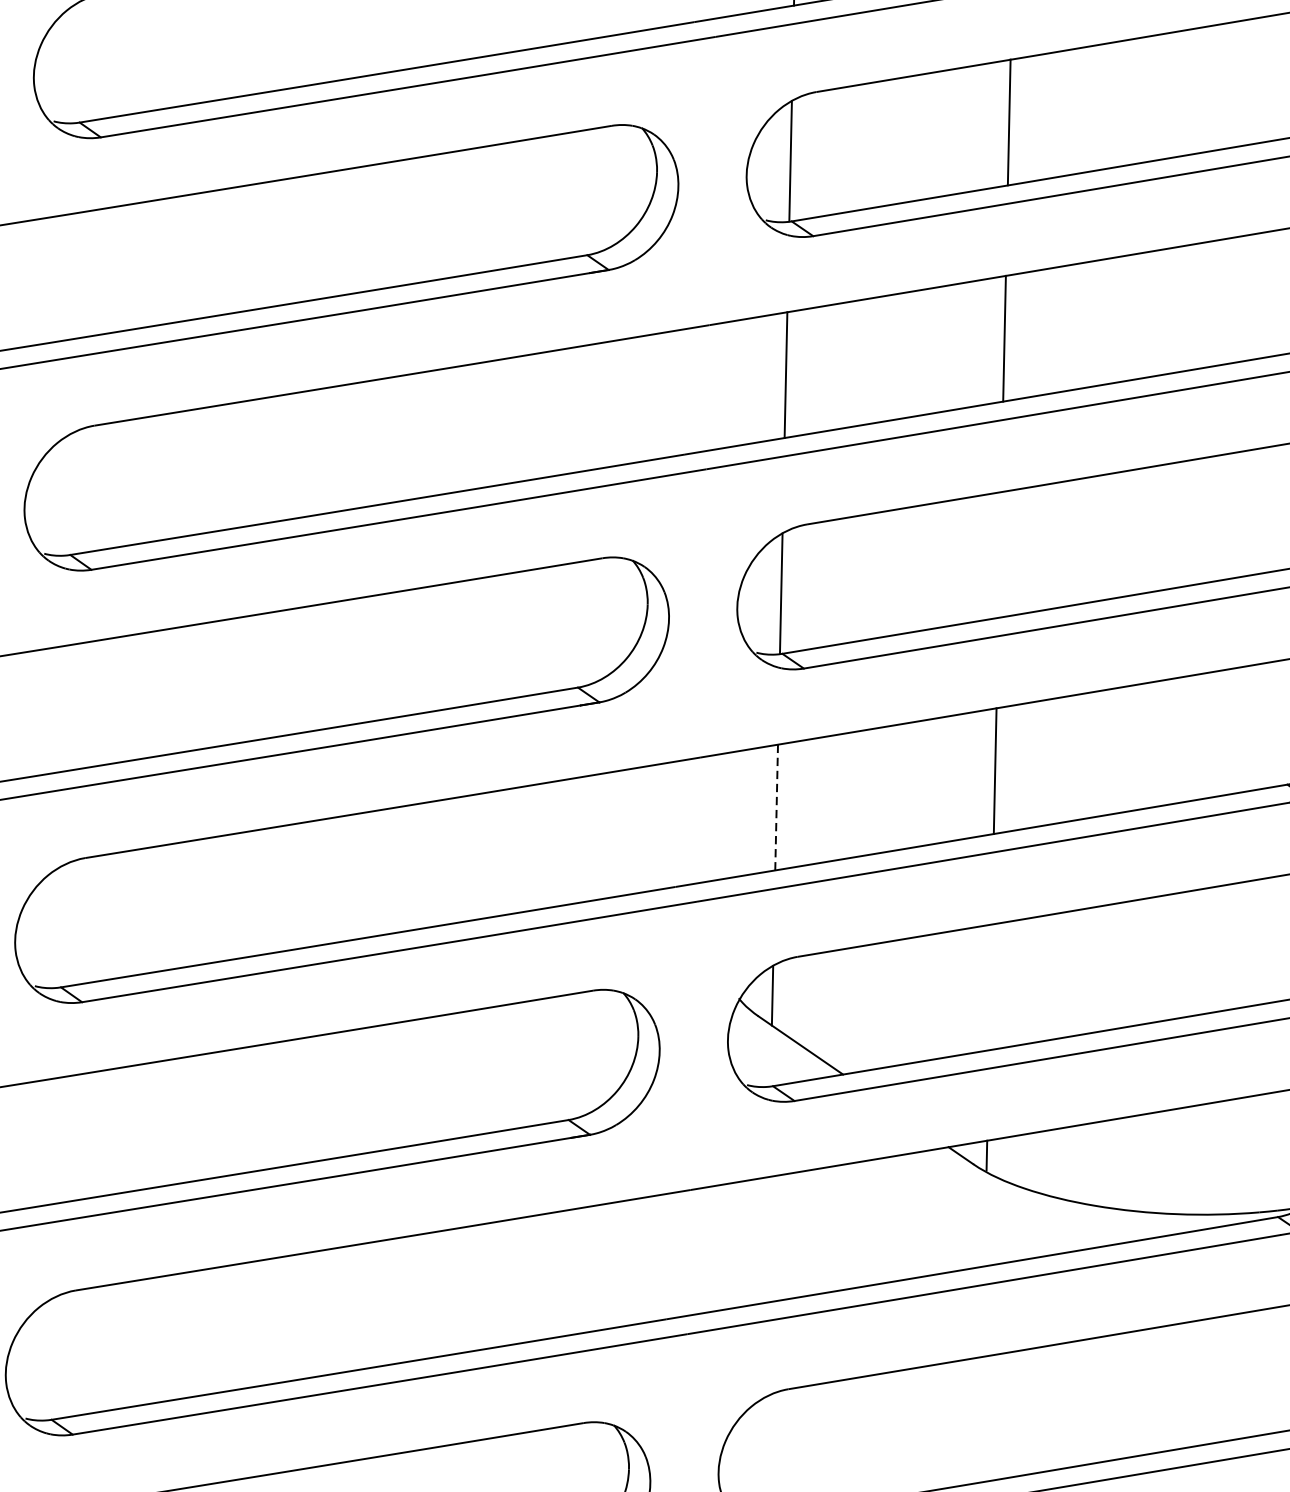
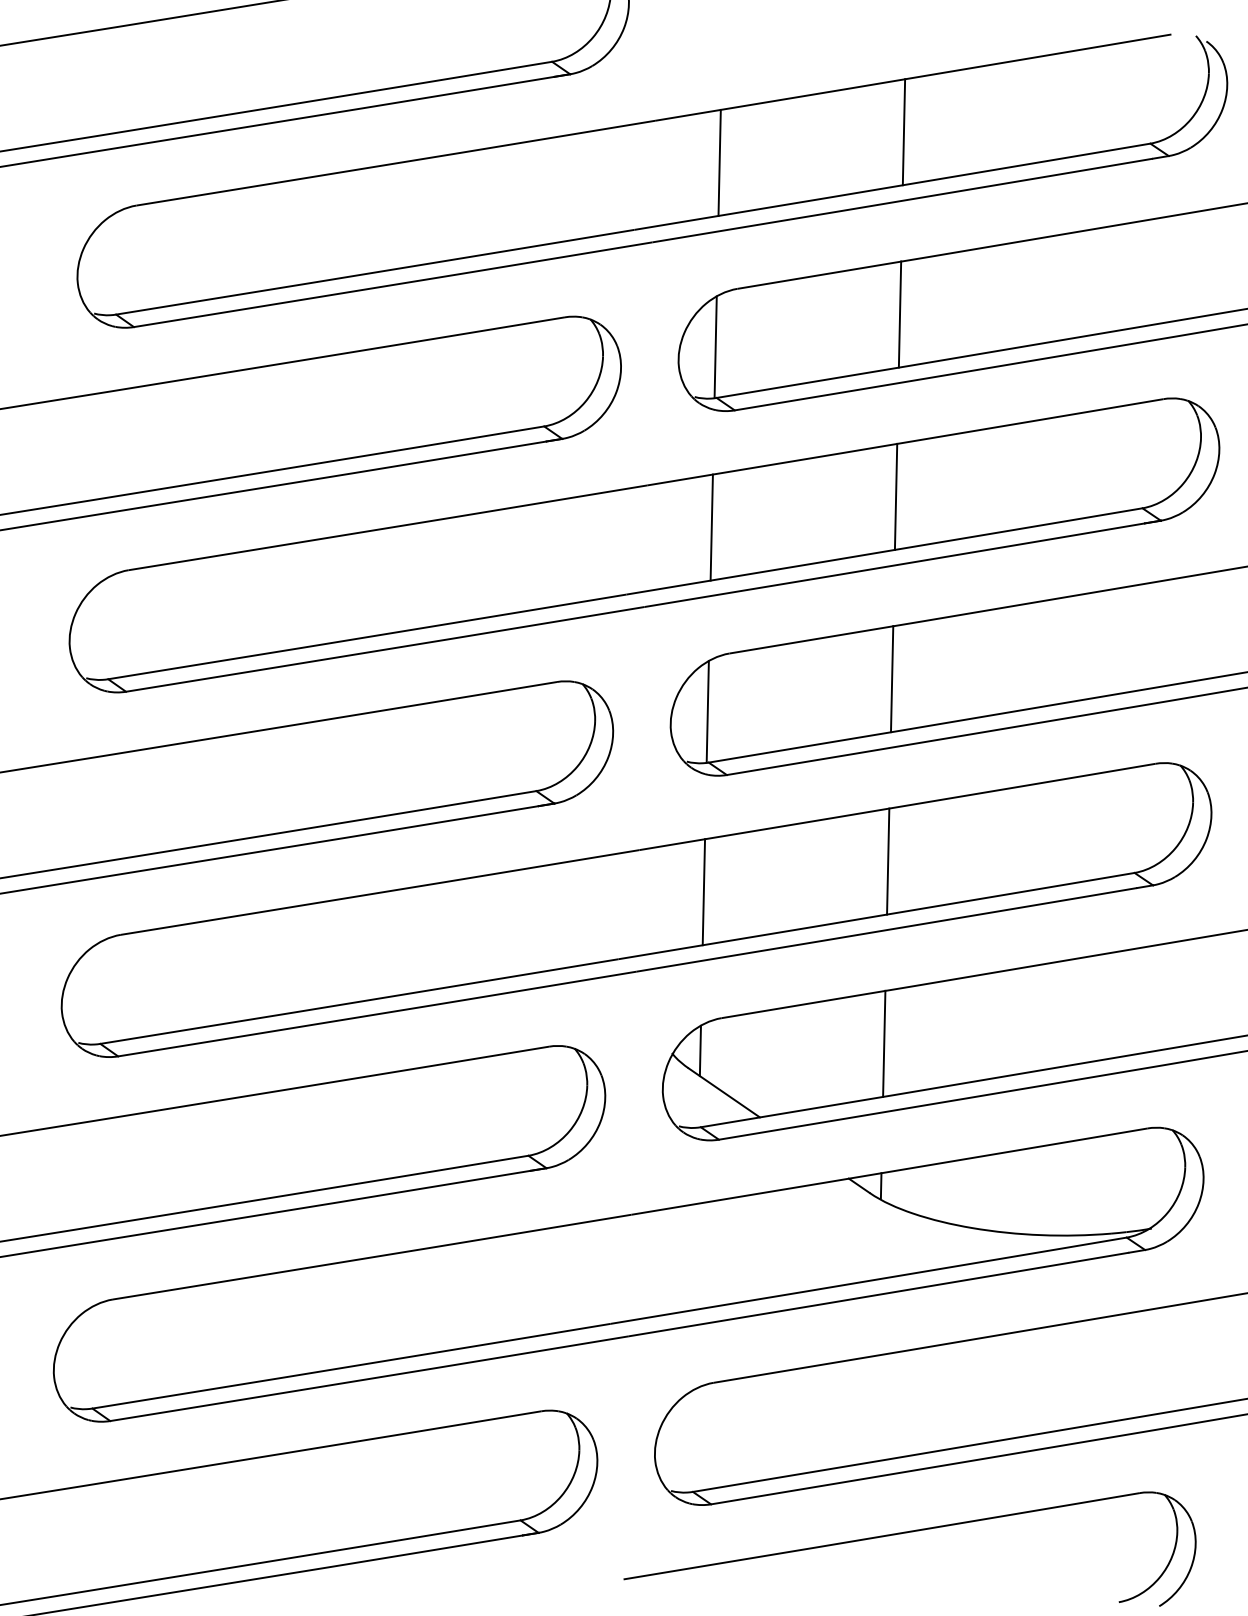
line: (999, 555) -> (891, 679), added
line: (776, 806) -> (703, 891), dashed -> solid
line: (990, 986) -> (884, 1043), added

